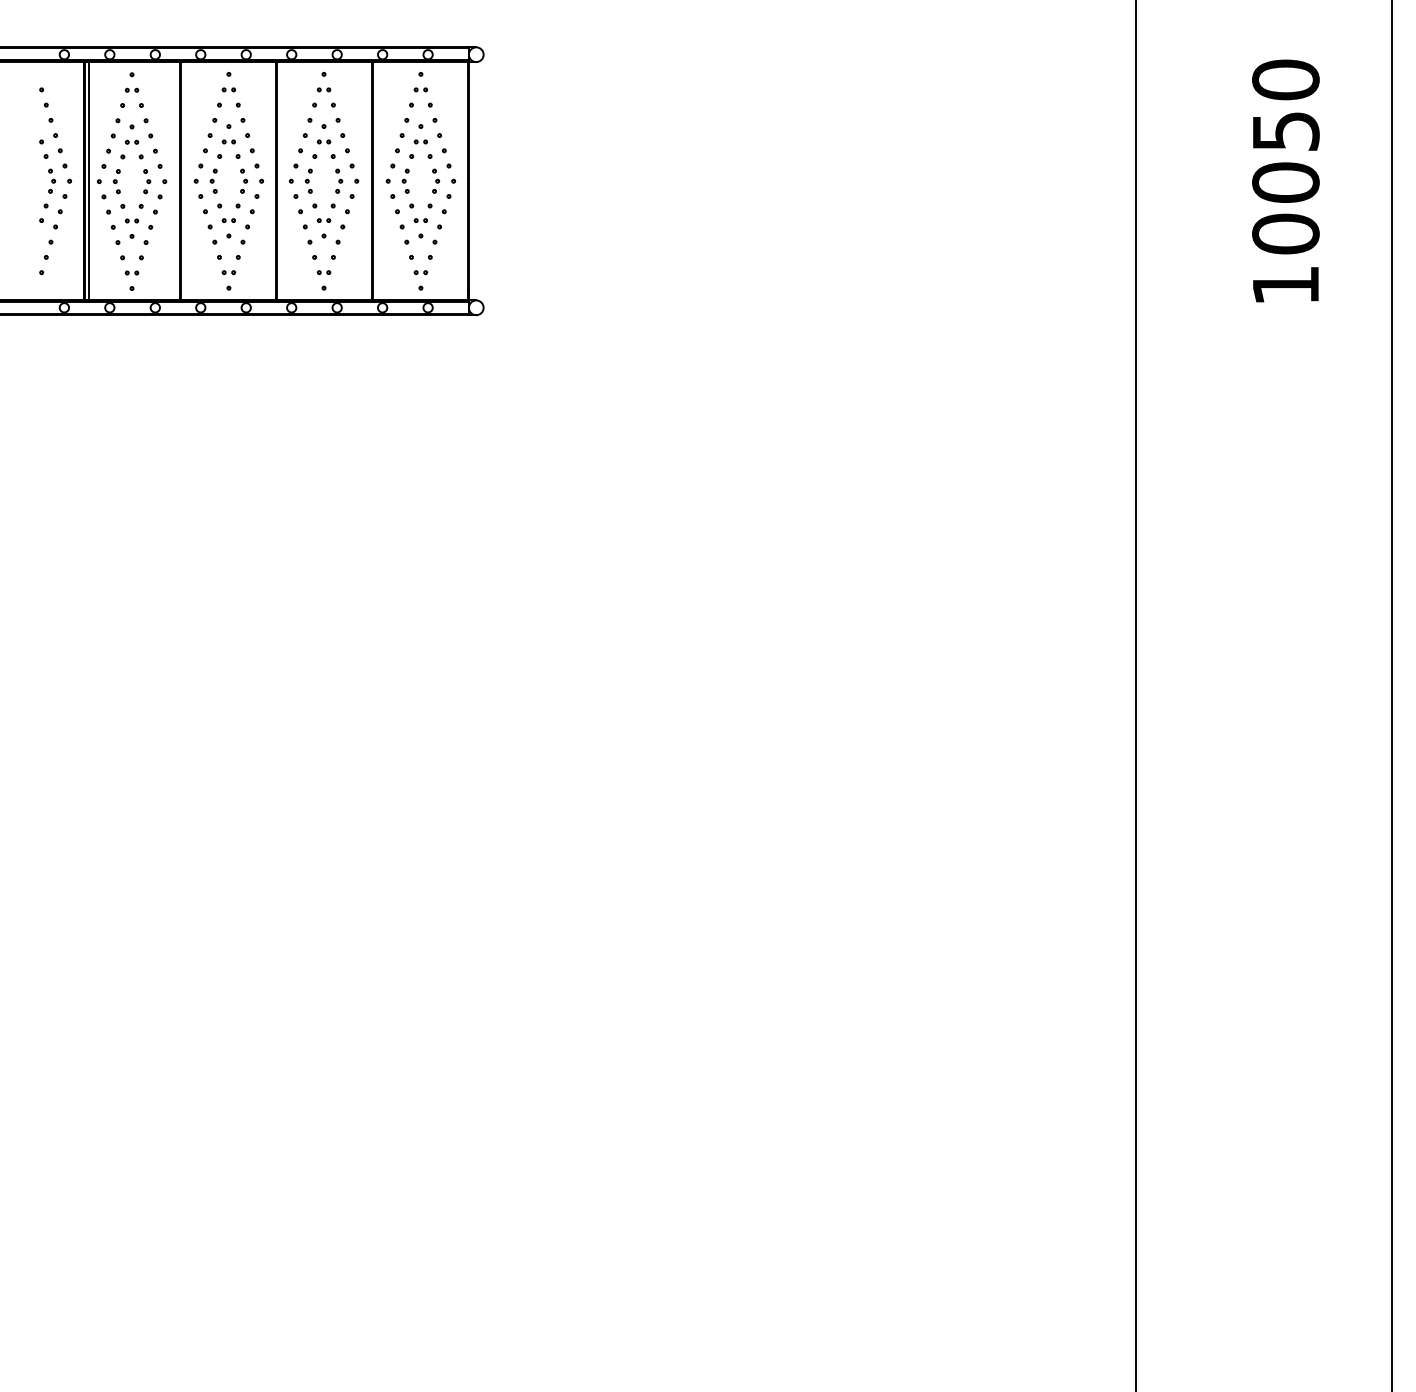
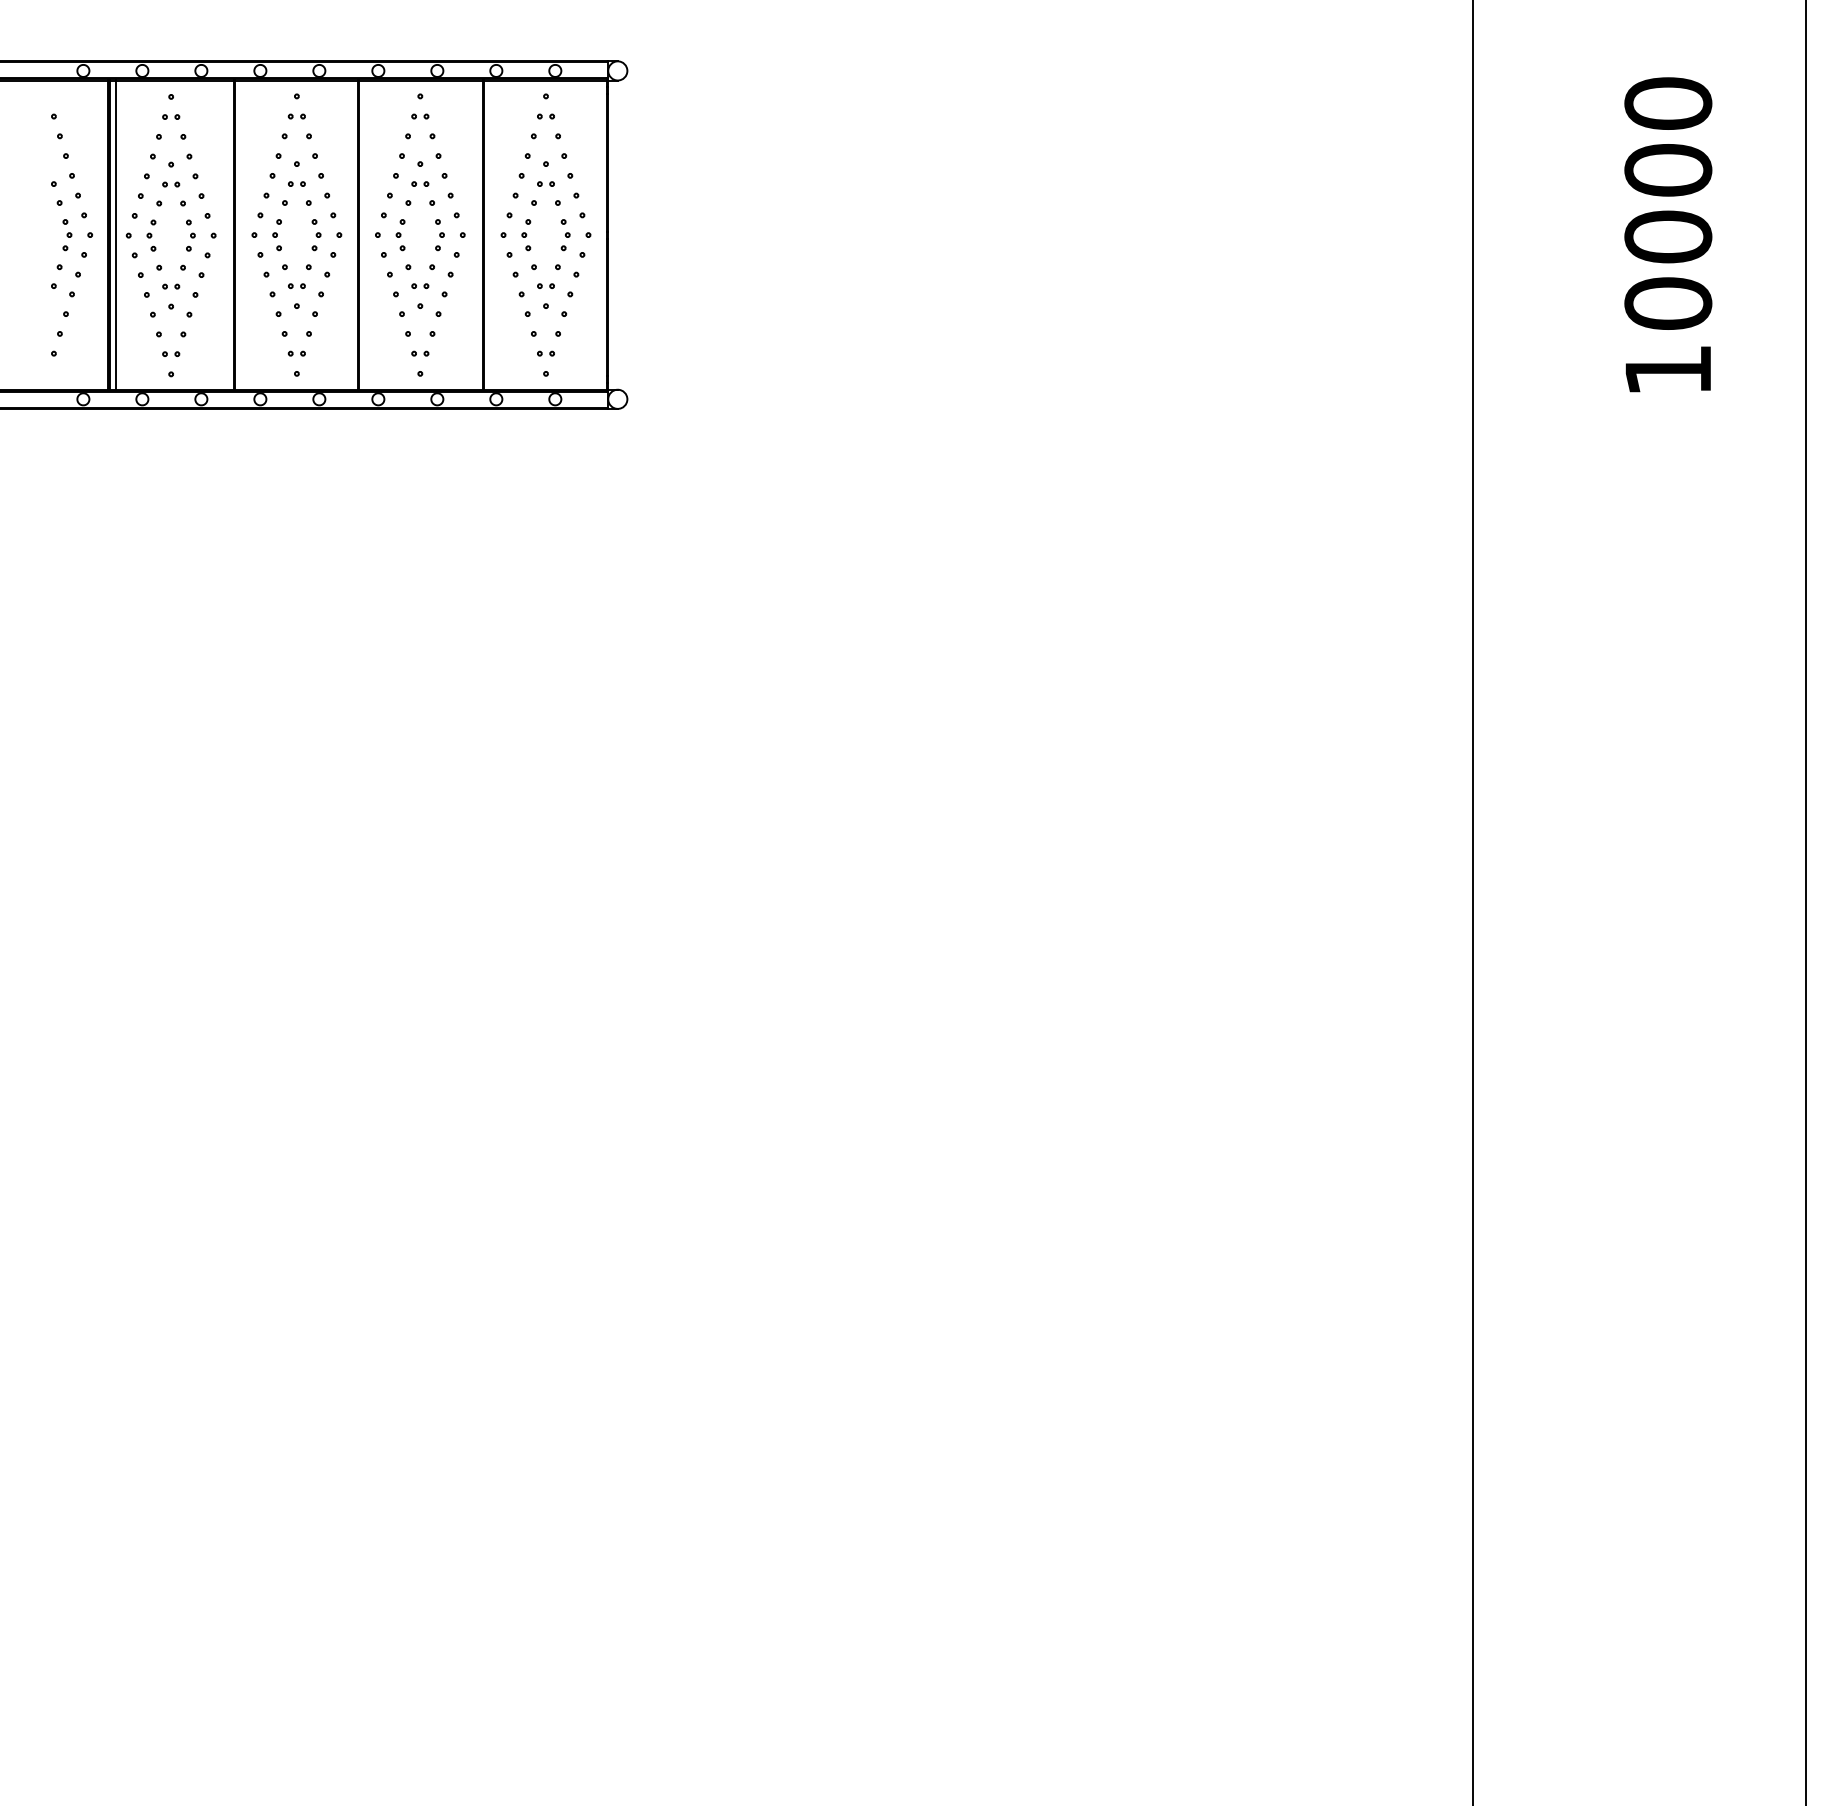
text: (1286, 131) -> (1668, 170), 10050 -> 10000

